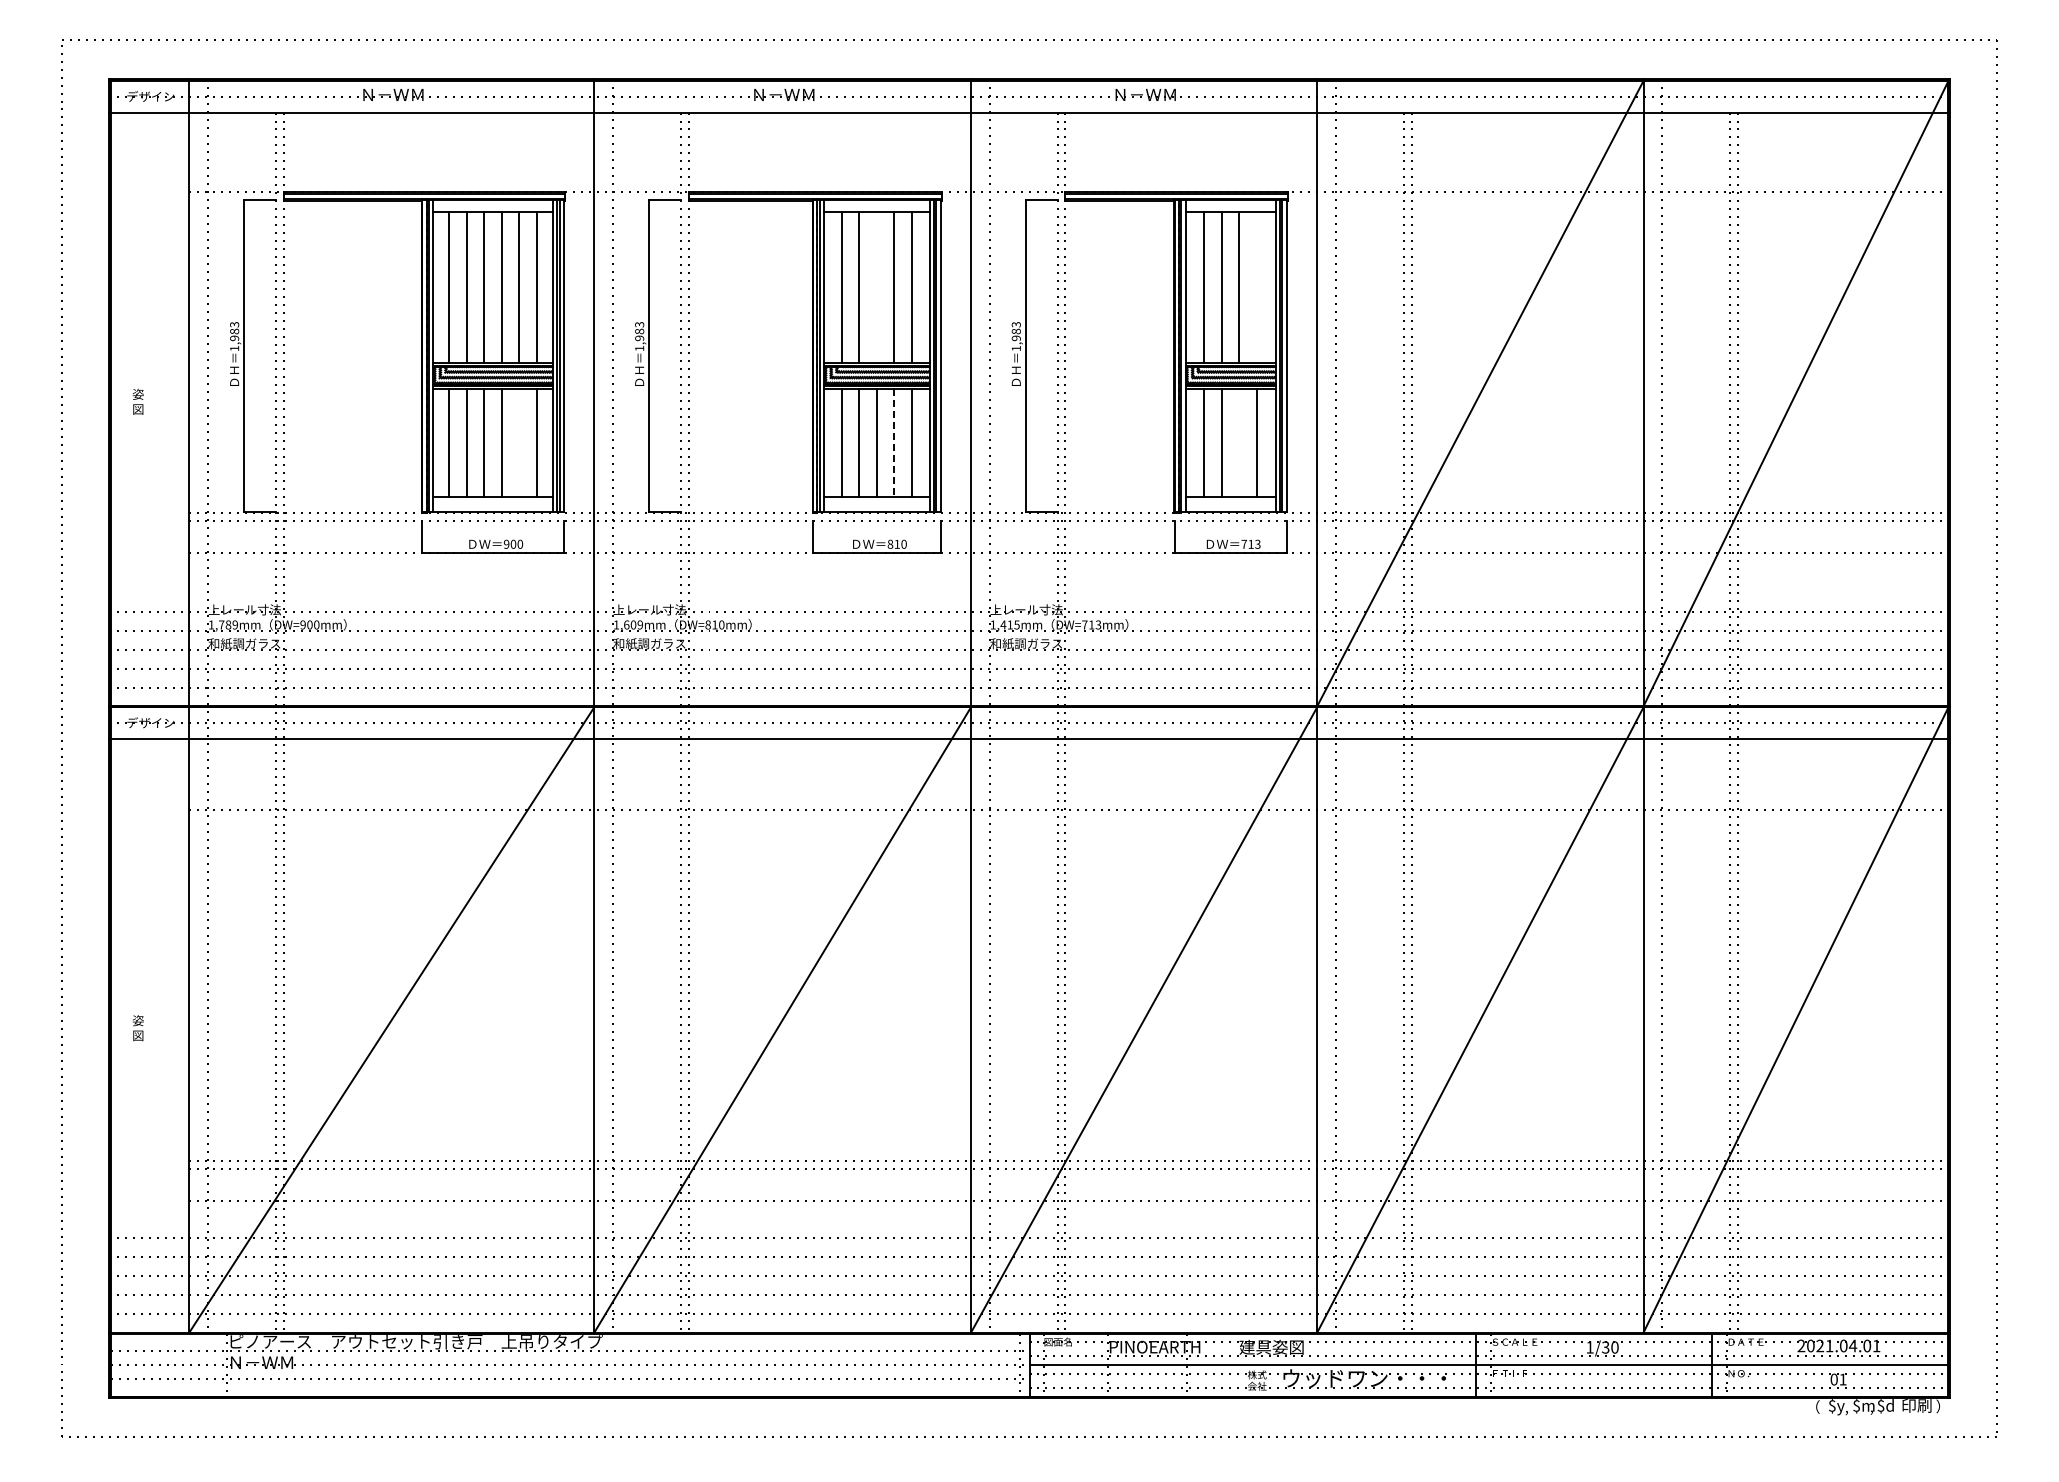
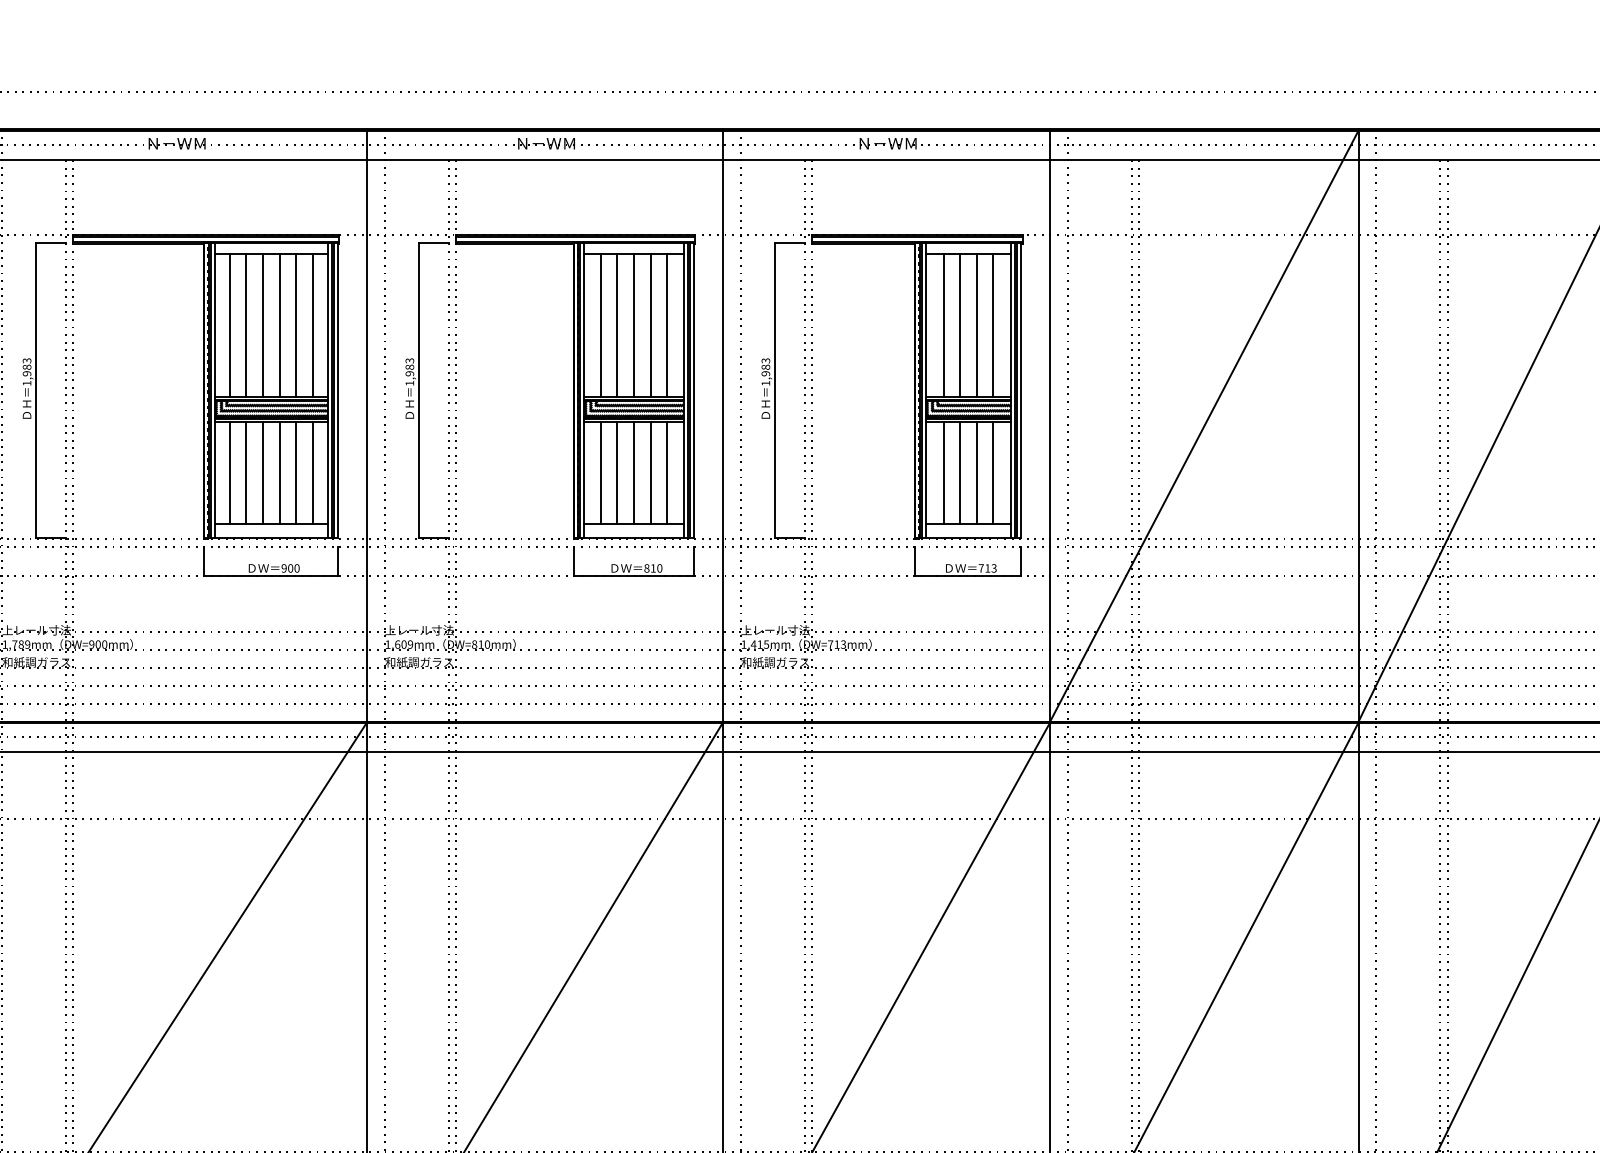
line: (876, 286) -> (633, 324), added
line: (1257, 286) -> (993, 324), added
line: (519, 443) -> (296, 473), added
line: (894, 443) -> (650, 473), dashed -> solid
line: (1239, 443) -> (976, 473), added

